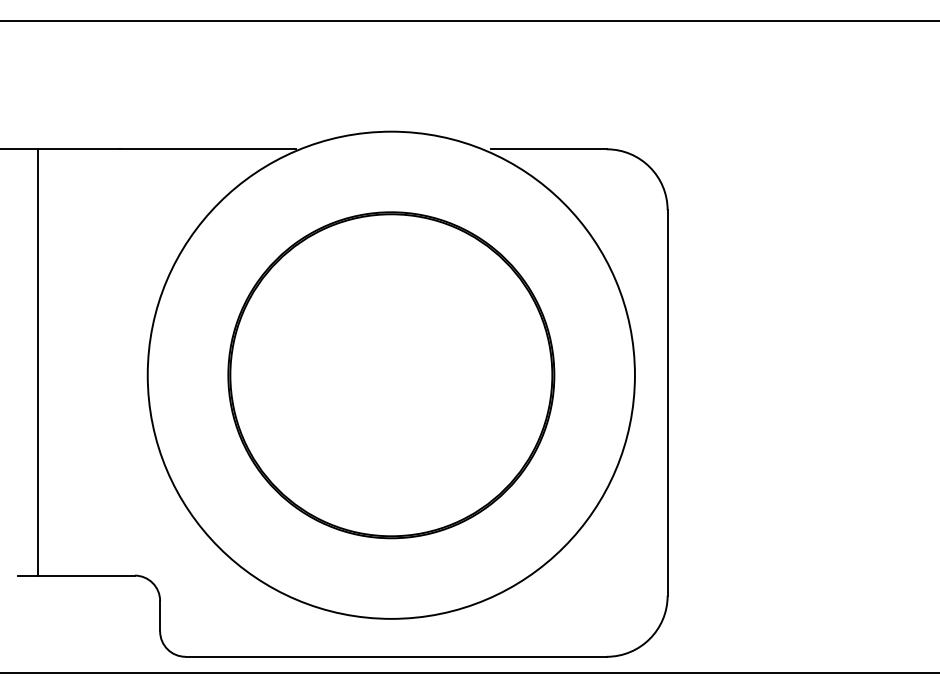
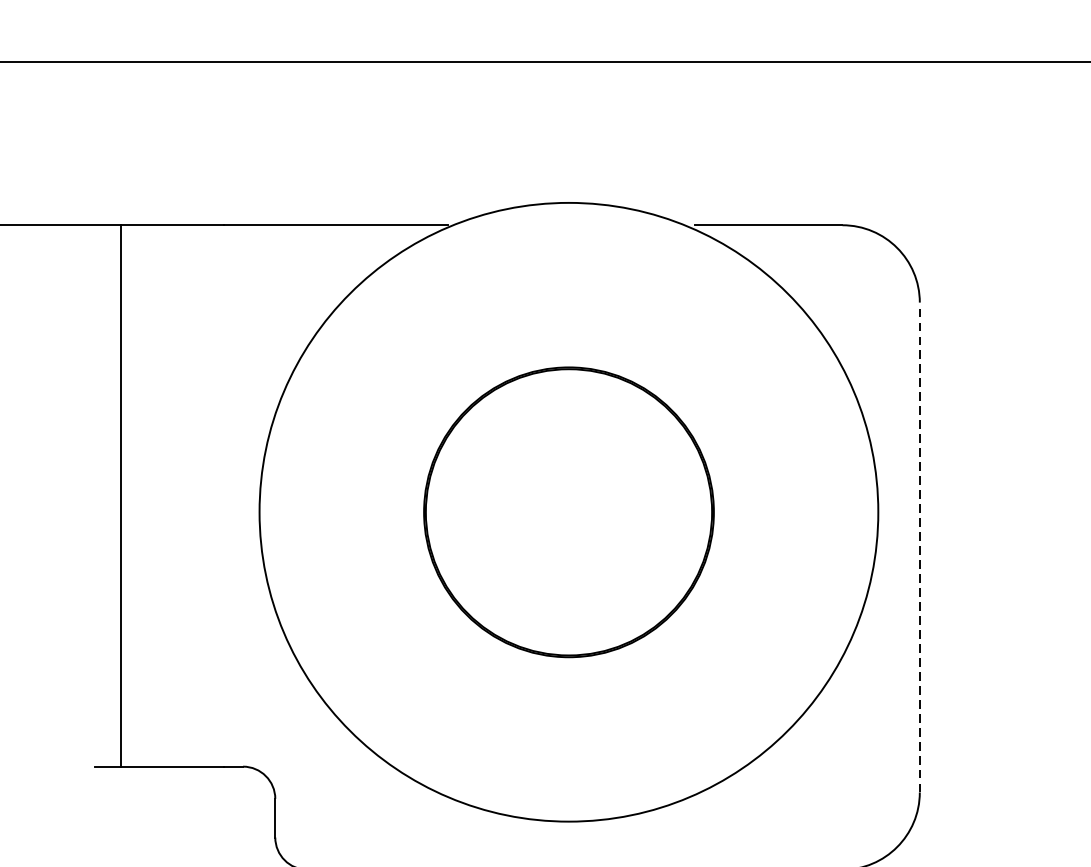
part: (391, 375) -> (569, 512), size x0.7
line: (667, 403) -> (919, 548), solid -> dashed

